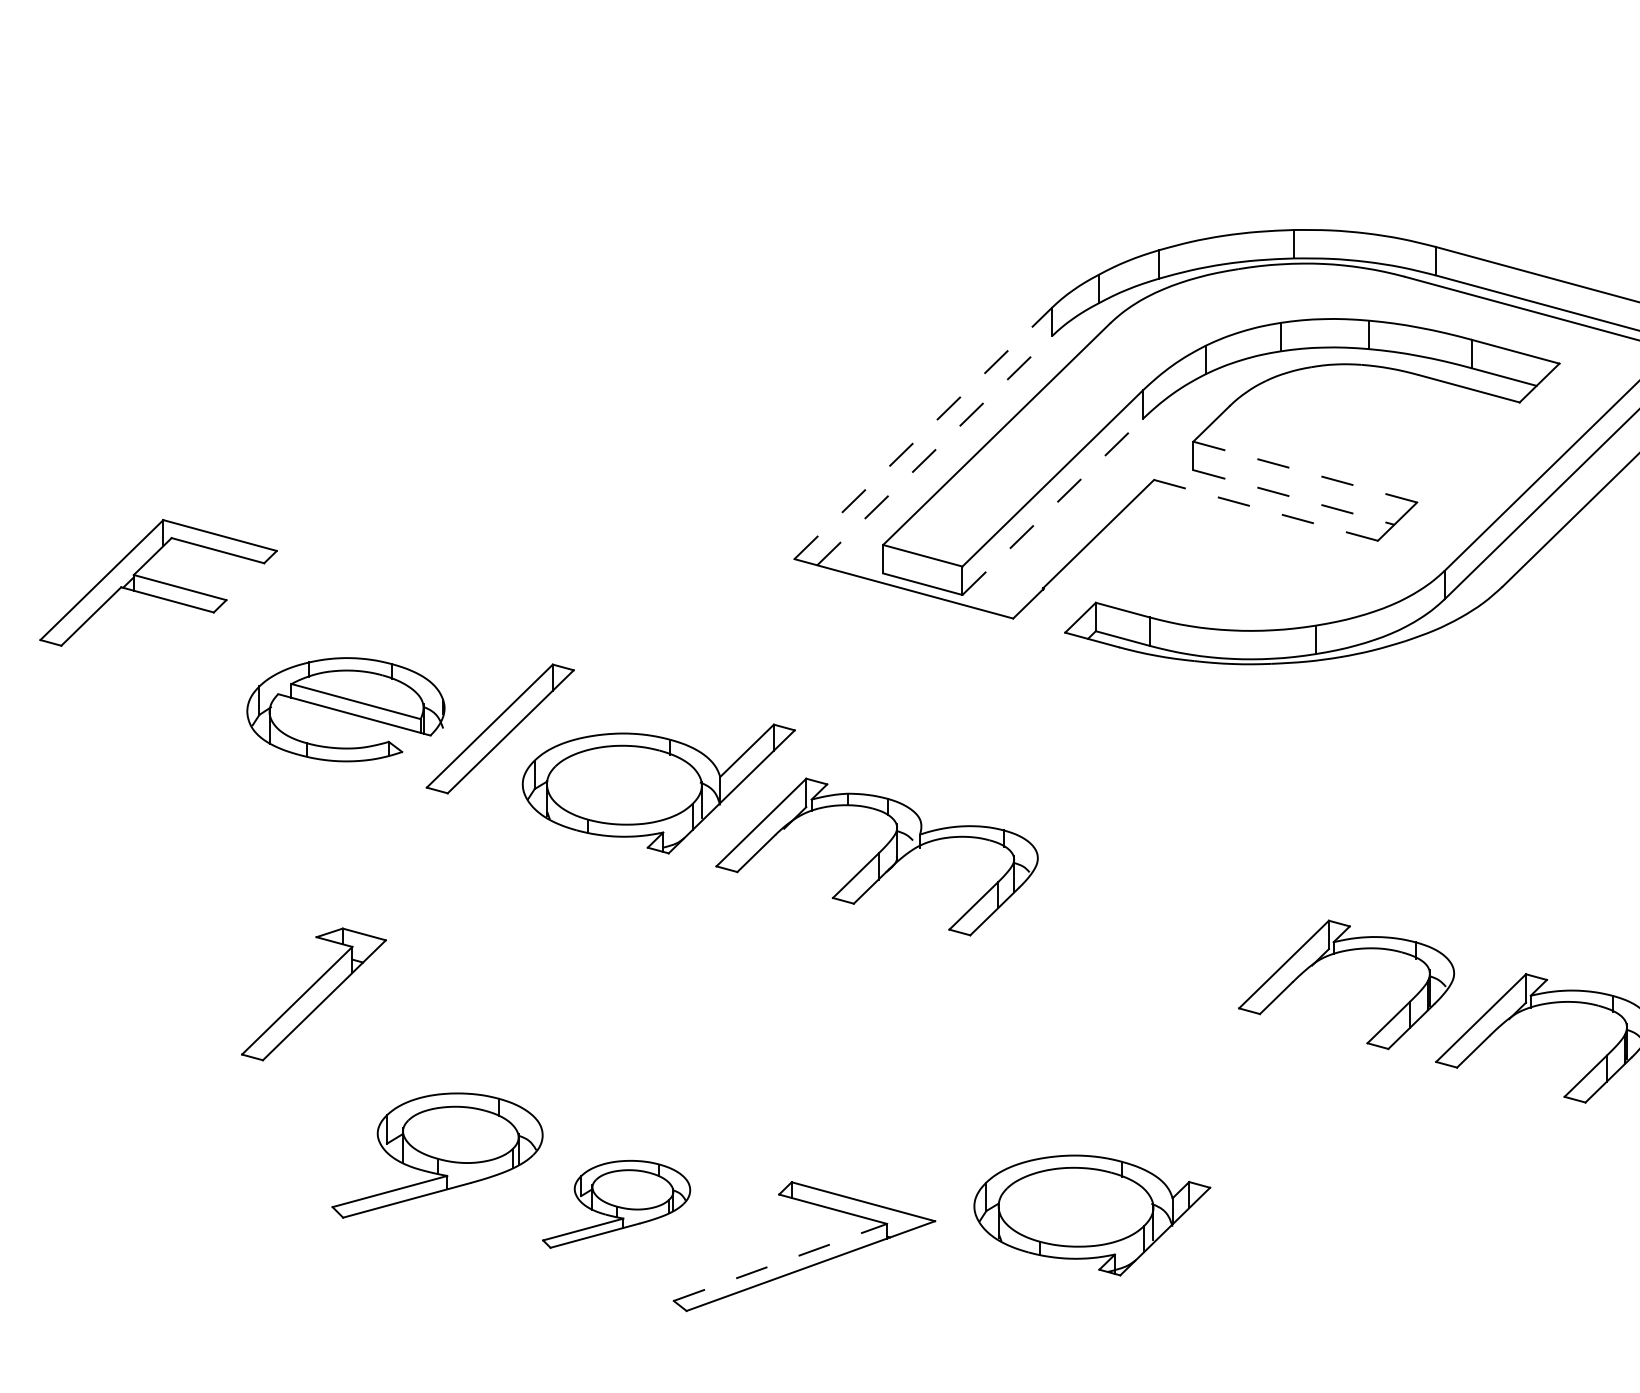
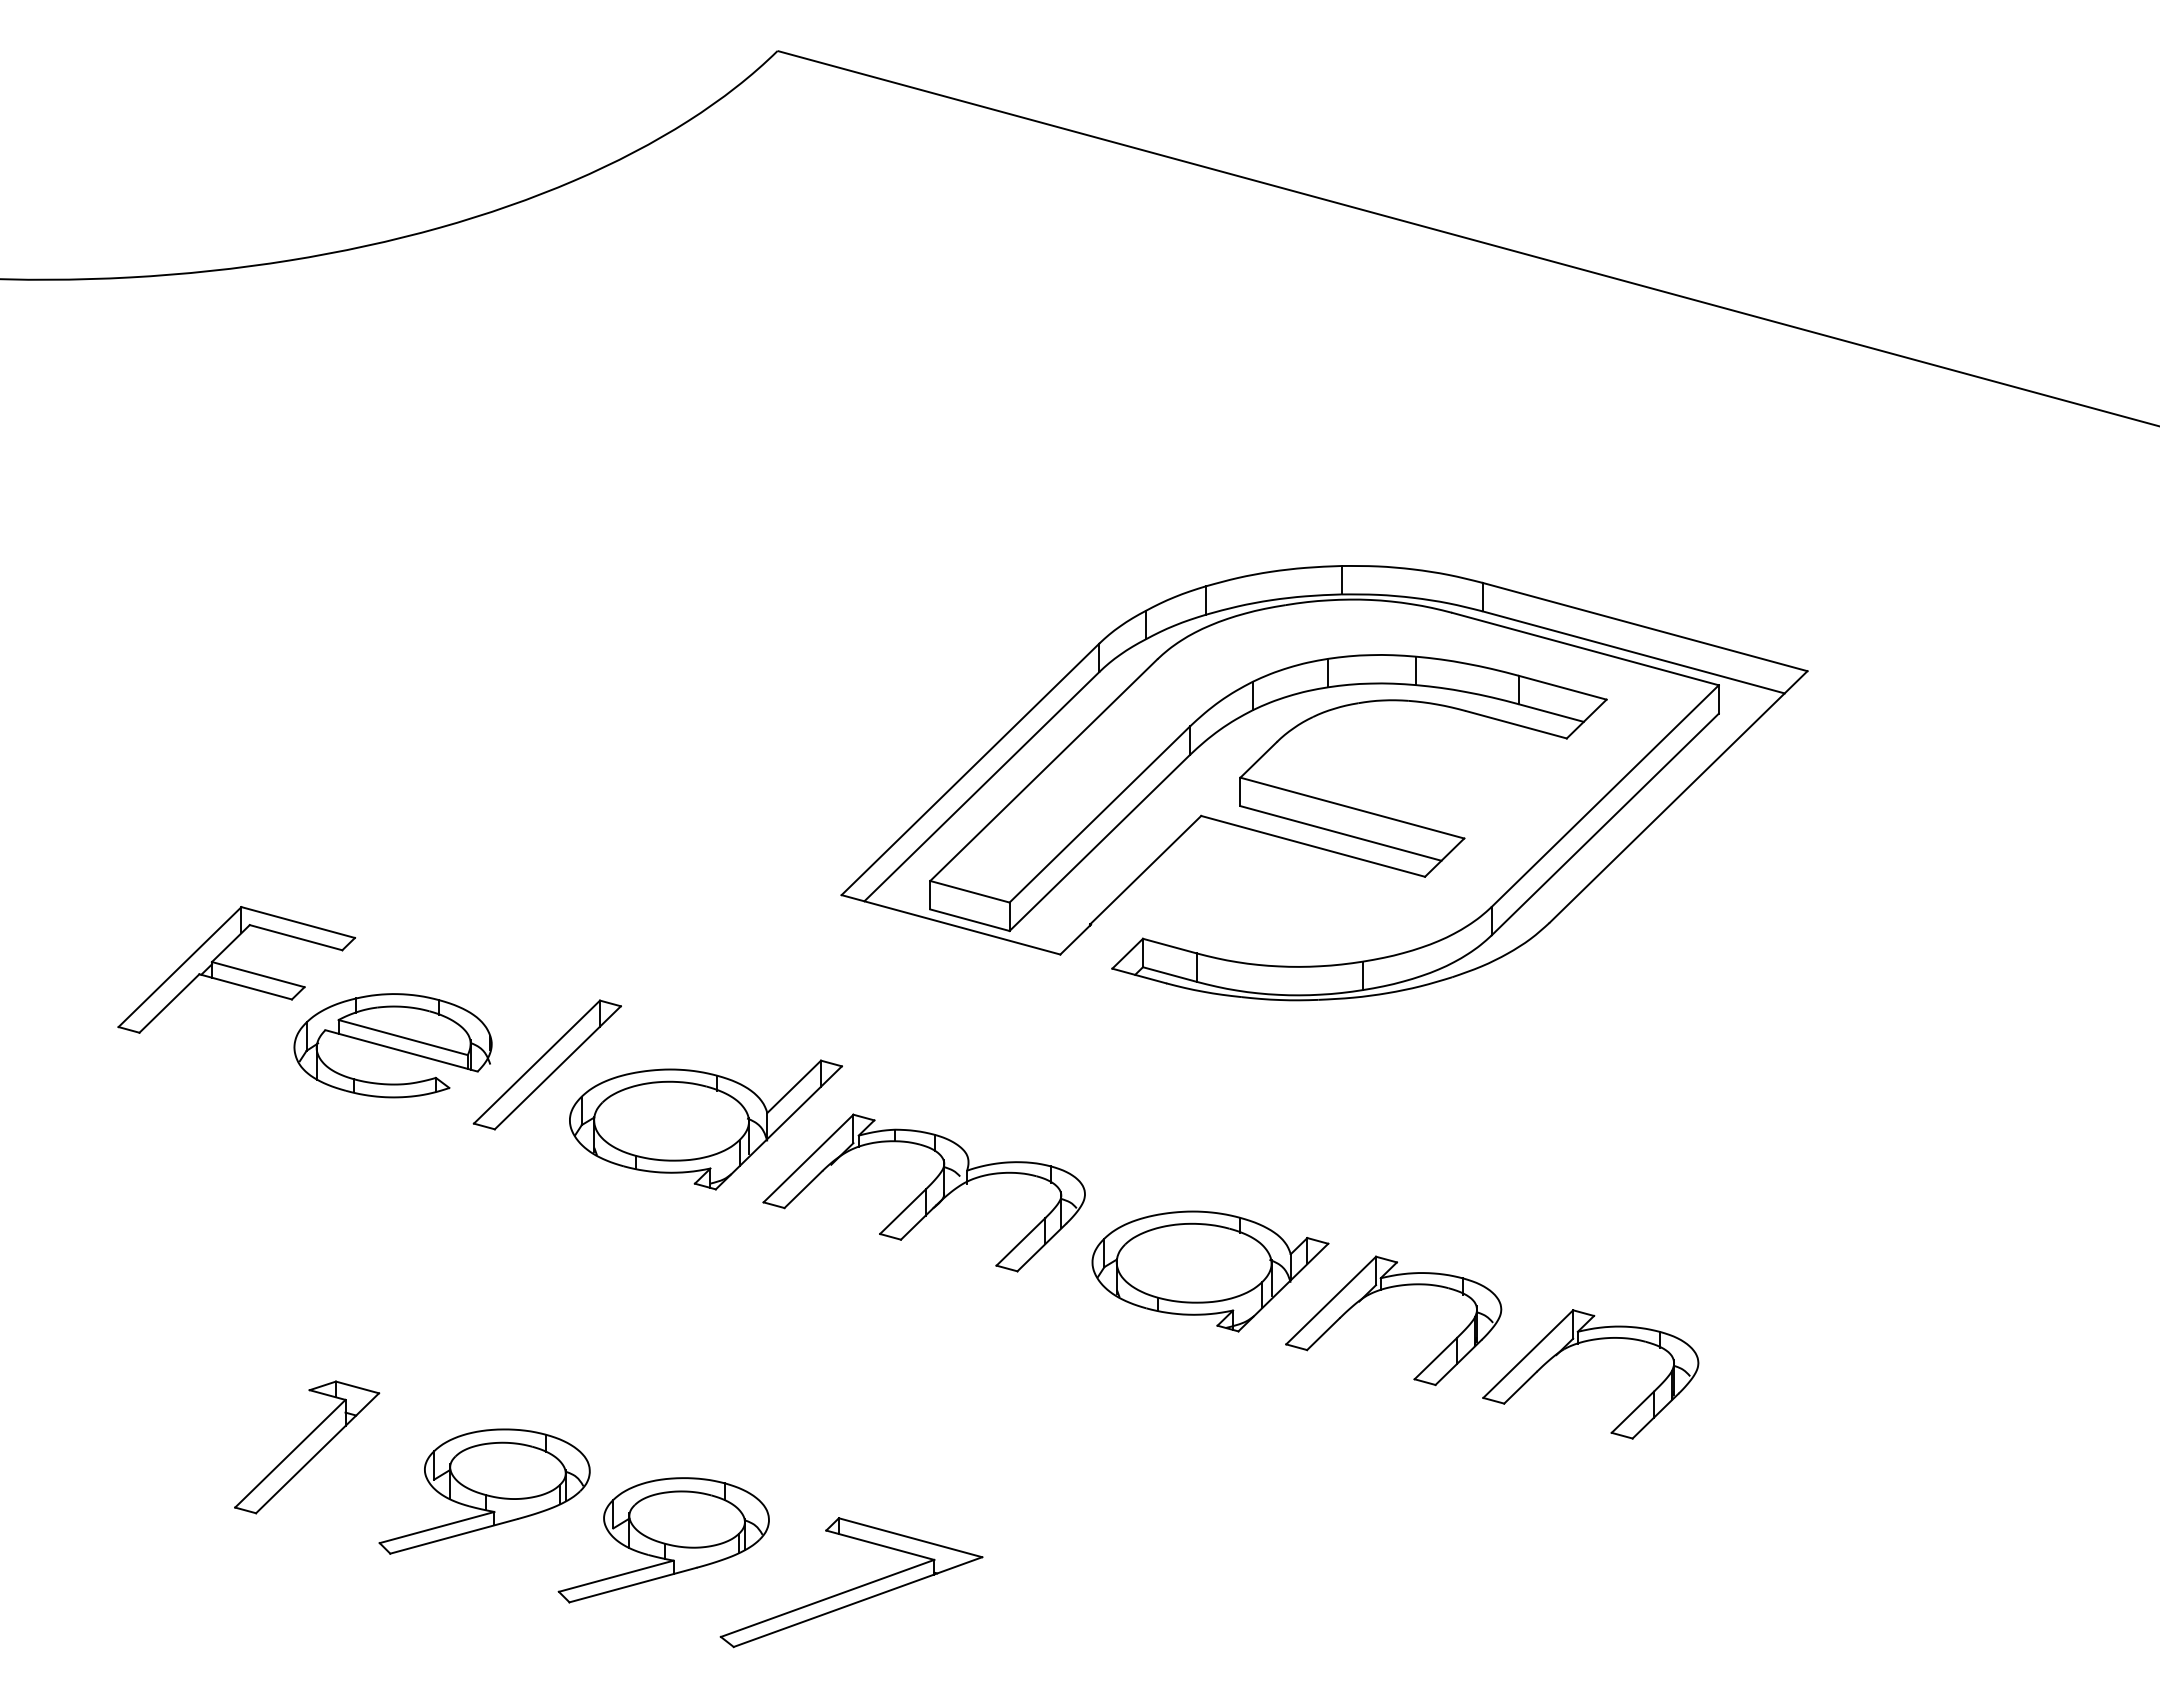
line: (923, 433) -> (970, 769), dashed -> solid
line: (935, 450) -> (982, 786), dashed -> solid
line: (1305, 472) -> (1352, 808), dashed -> solid
line: (1294, 497) -> (1341, 833), dashed -> solid
line: (1053, 506) -> (1100, 842), dashed -> solid
line: (1266, 510) -> (1313, 846), dashed -> solid
part: (158, 582) -> (236, 969), moved
part: (314, 994) -> (307, 1447), moved
part: (616, 1204) -> (663, 1540), size x1.43
part: (1092, 1215) -> (1210, 1271), moved
line: (781, 1262) -> (828, 1598), dashed -> solid

